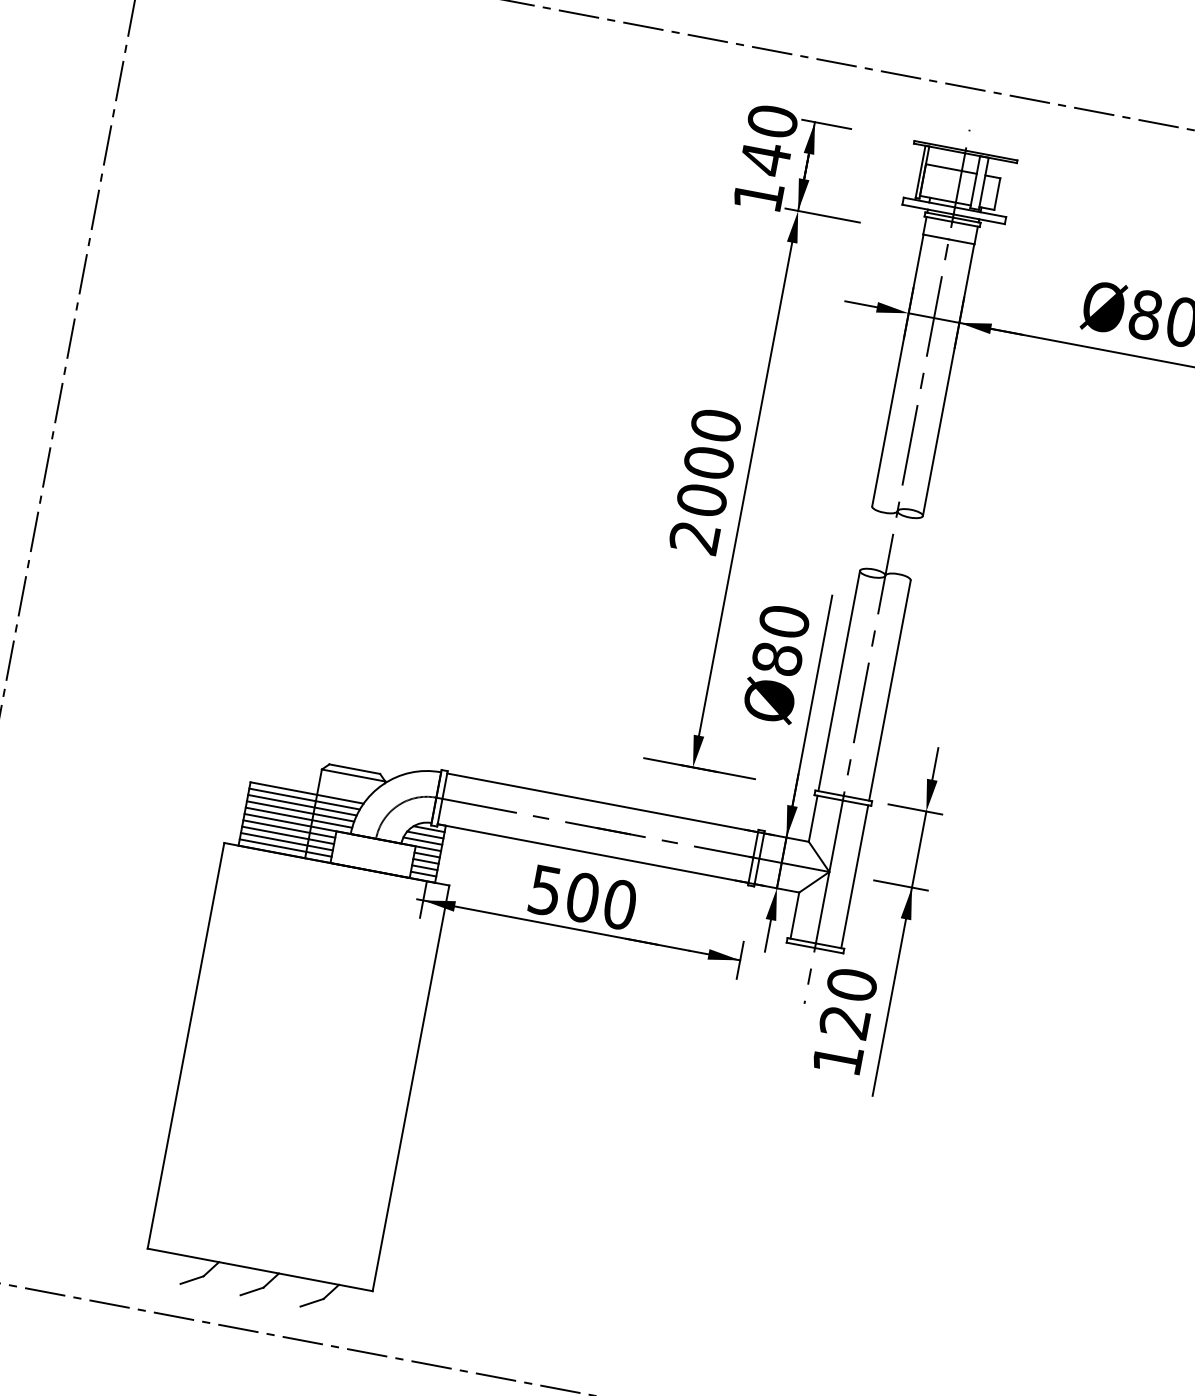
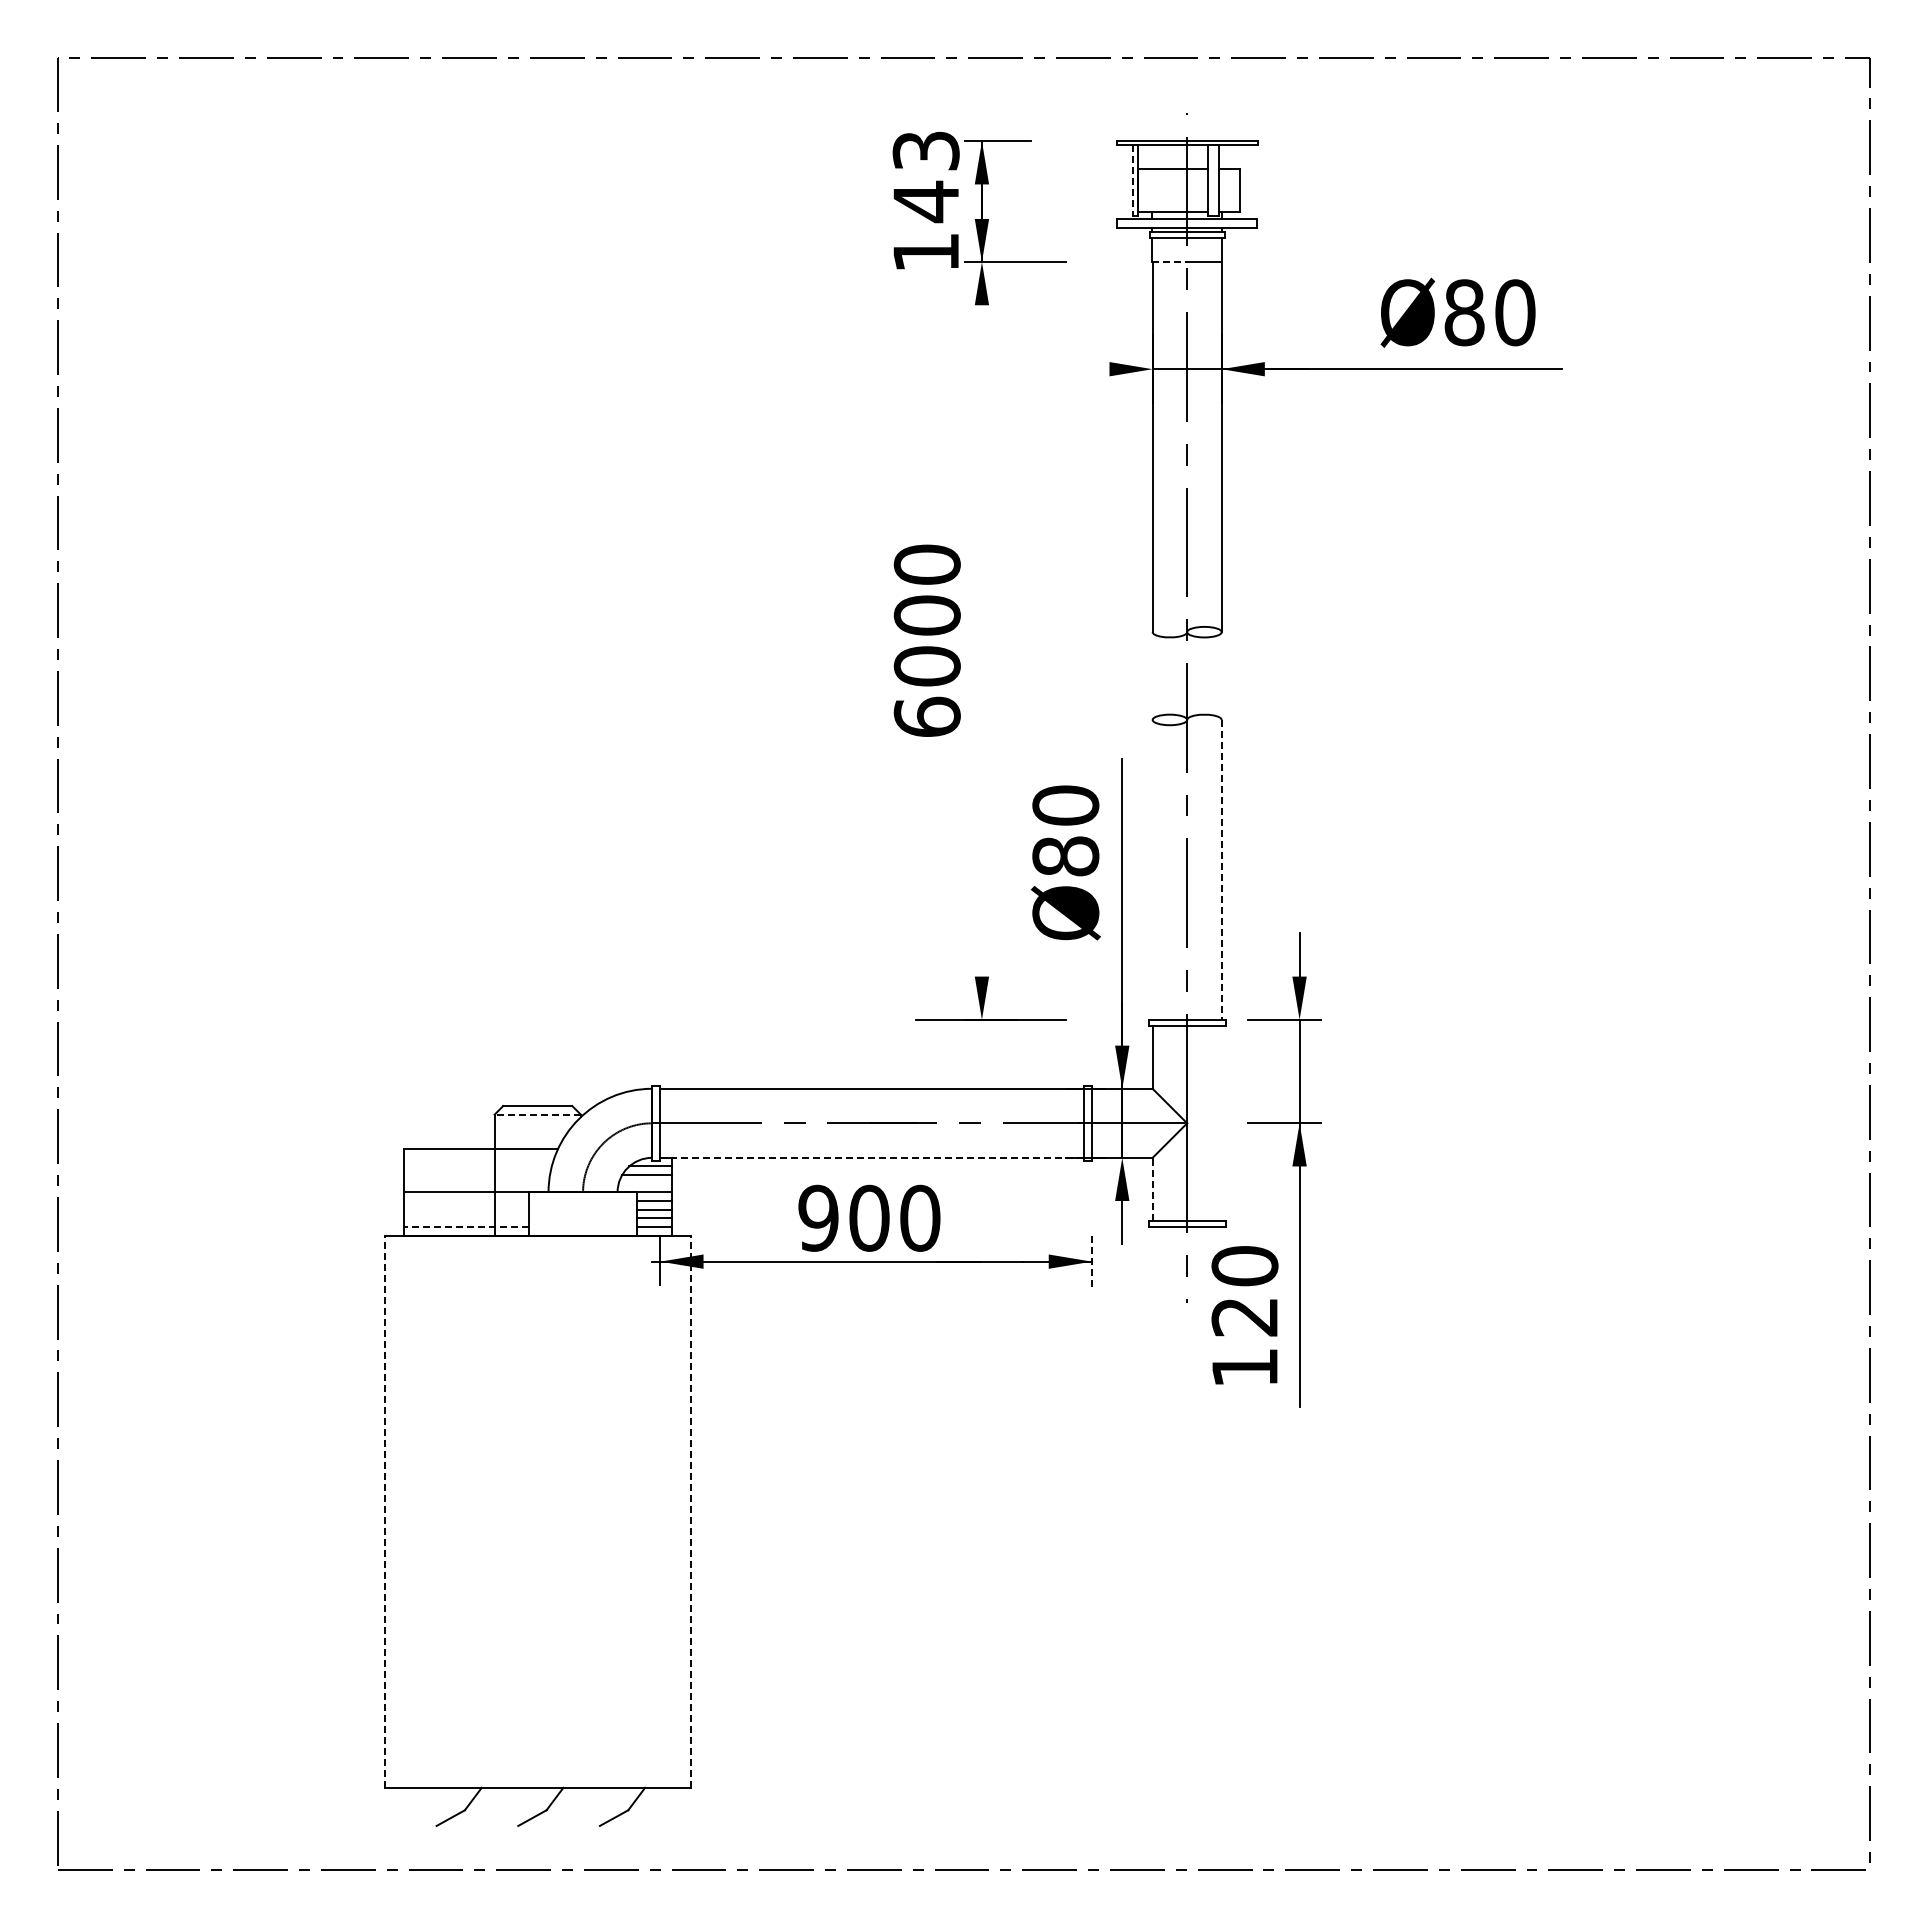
text: (772, 121) -> (925, 150), 140 -> 143
line: (920, 172) -> (1133, 180), solid -> dashed
line: (936, 237) -> (1170, 262), solid -> dashed
line: (860, 304) -> (1087, 369), removed
line: (745, 488) -> (981, 640), removed
text: (694, 536) -> (926, 716), 2000 -> 6000
line: (839, 680) -> (1152, 869), removed
line: (889, 690) -> (1221, 869), solid -> dashed
line: (353, 775) -> (537, 1114), solid -> dashed
line: (304, 798) -> (478, 1157), removed
line: (302, 805) -> (477, 1166), removed
line: (300, 811) -> (476, 1175), removed
line: (298, 817) -> (475, 1183), removed
line: (289, 828) -> (466, 1200), removed
line: (288, 835) -> (466, 1209), removed
line: (422, 840) -> (644, 1183), removed
line: (286, 841) -> (466, 1218), removed
line: (285, 847) -> (466, 1226), solid -> dashed
line: (593, 853) -> (872, 1157), solid -> dashed
line: (854, 876) -> (1221, 1123), removed
text: (545, 889) -> (818, 1217), 500 -> 900
line: (794, 915) -> (1152, 1188), solid -> dashed
line: (739, 960) -> (1091, 1261), solid -> dashed
line: (185, 1045) -> (384, 1511), solid -> dashed
line: (410, 1088) -> (690, 1511), solid -> dashed

